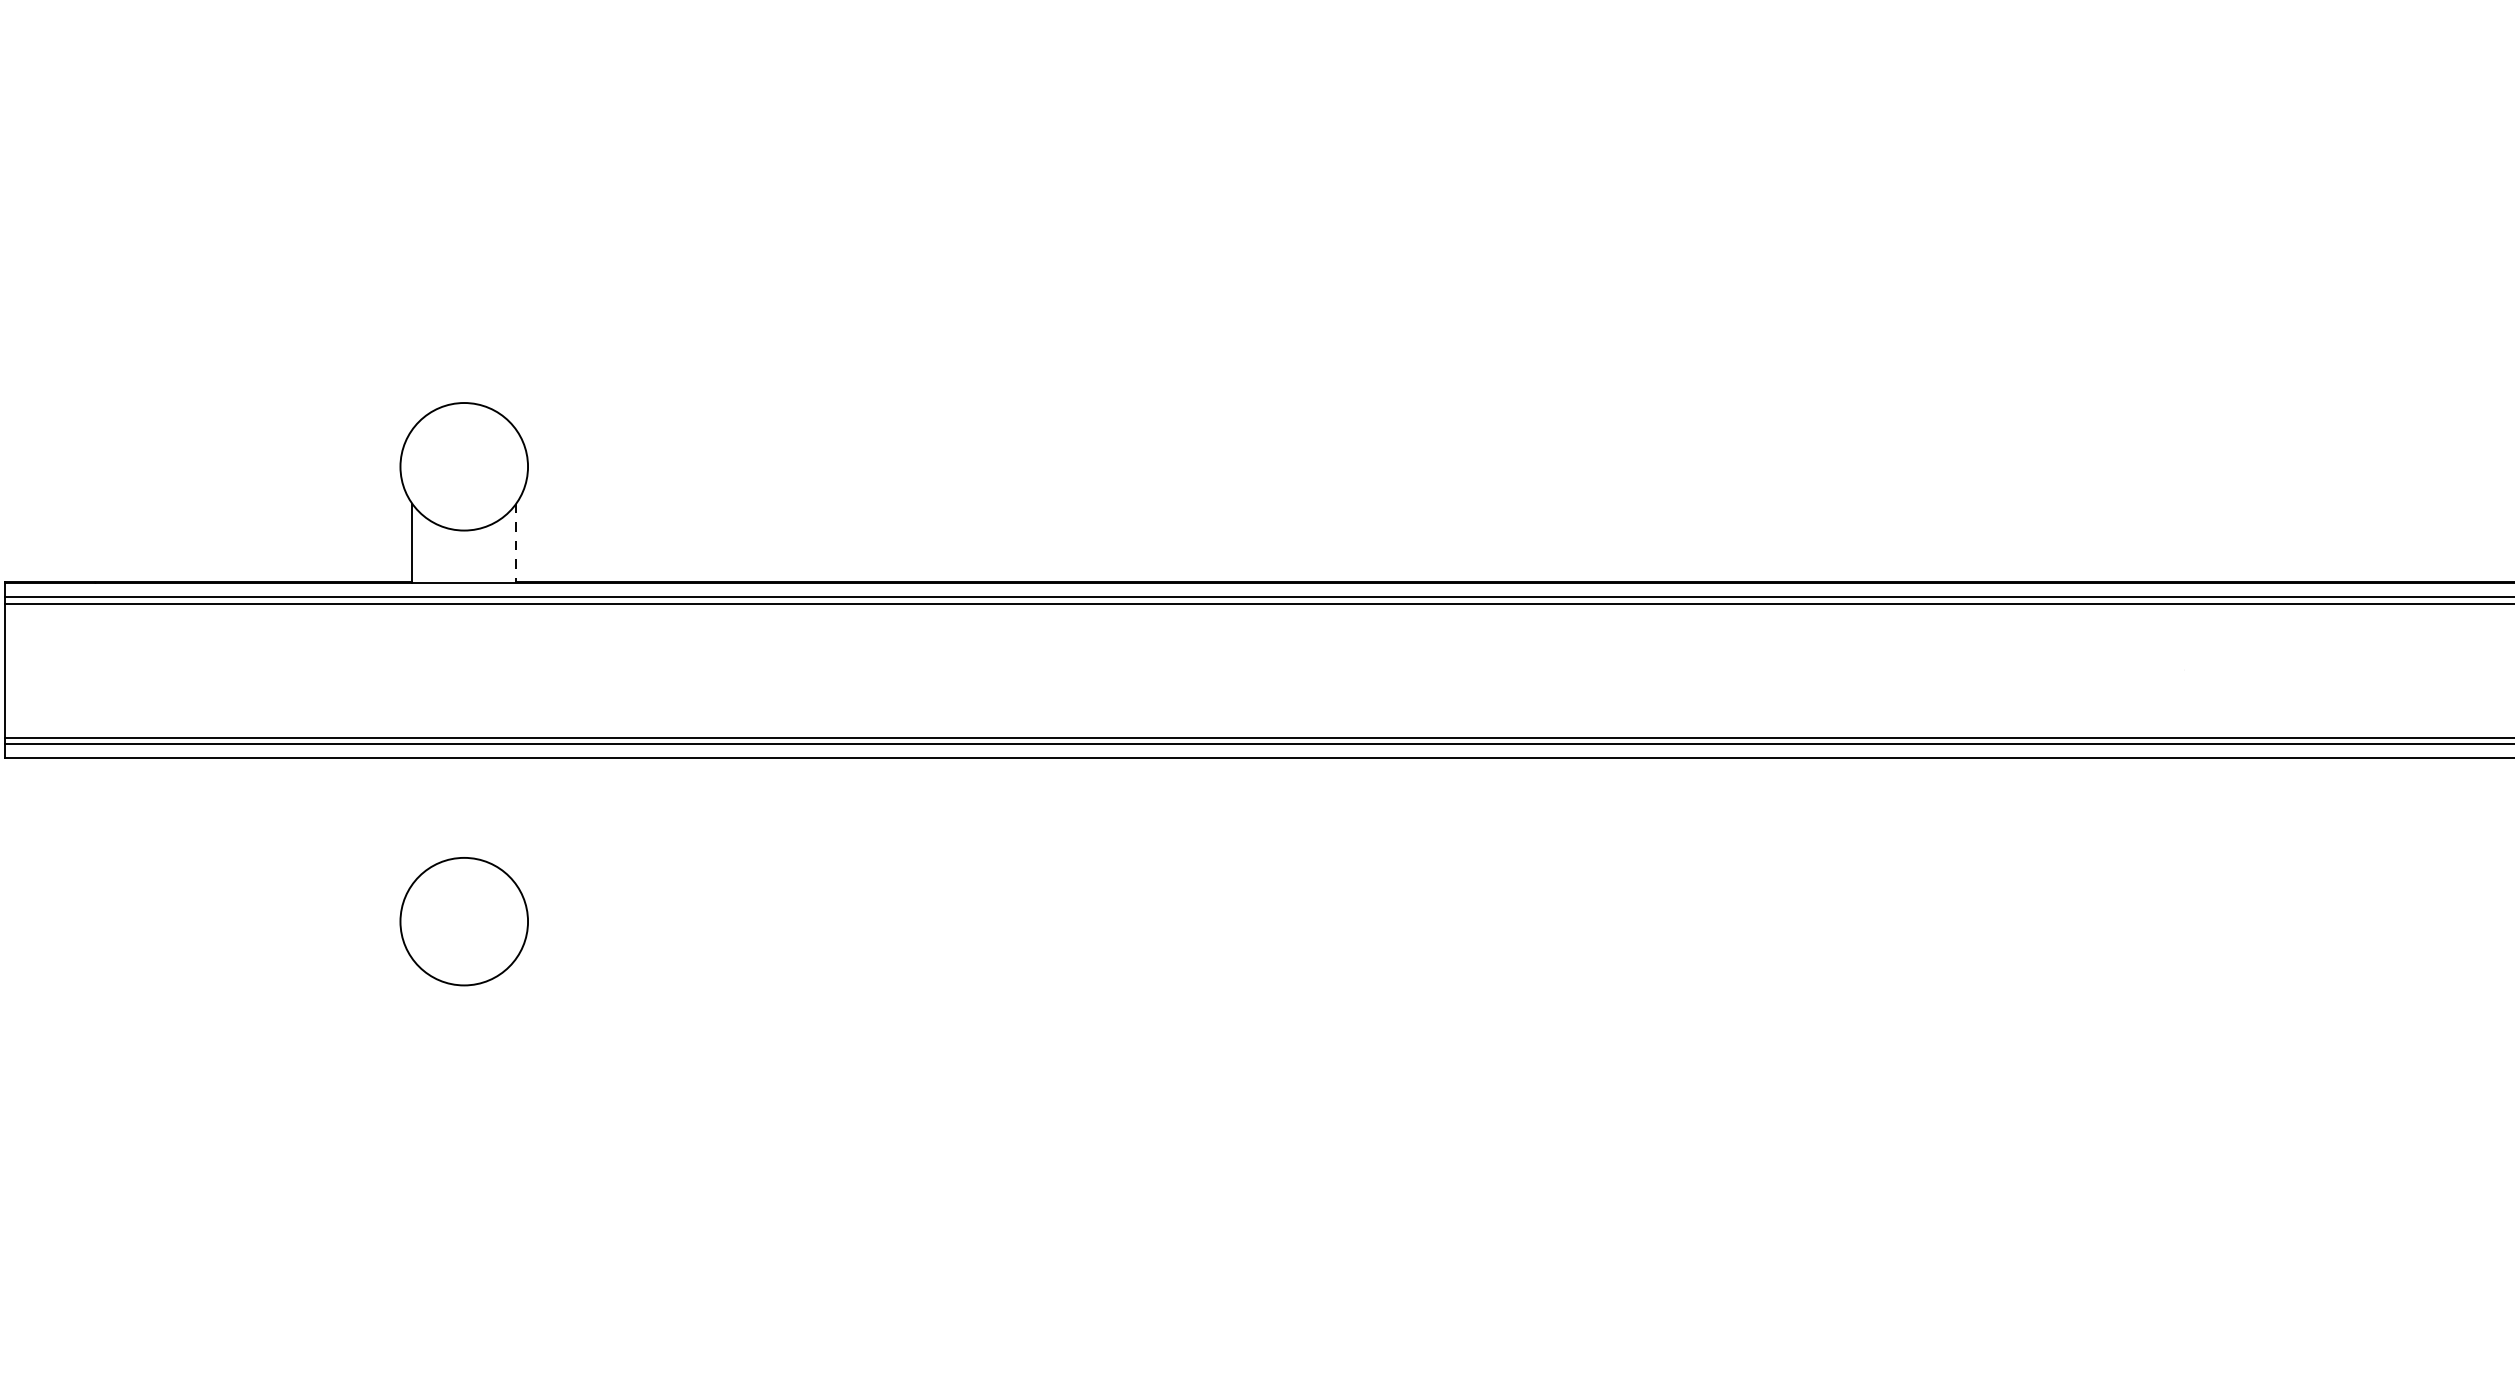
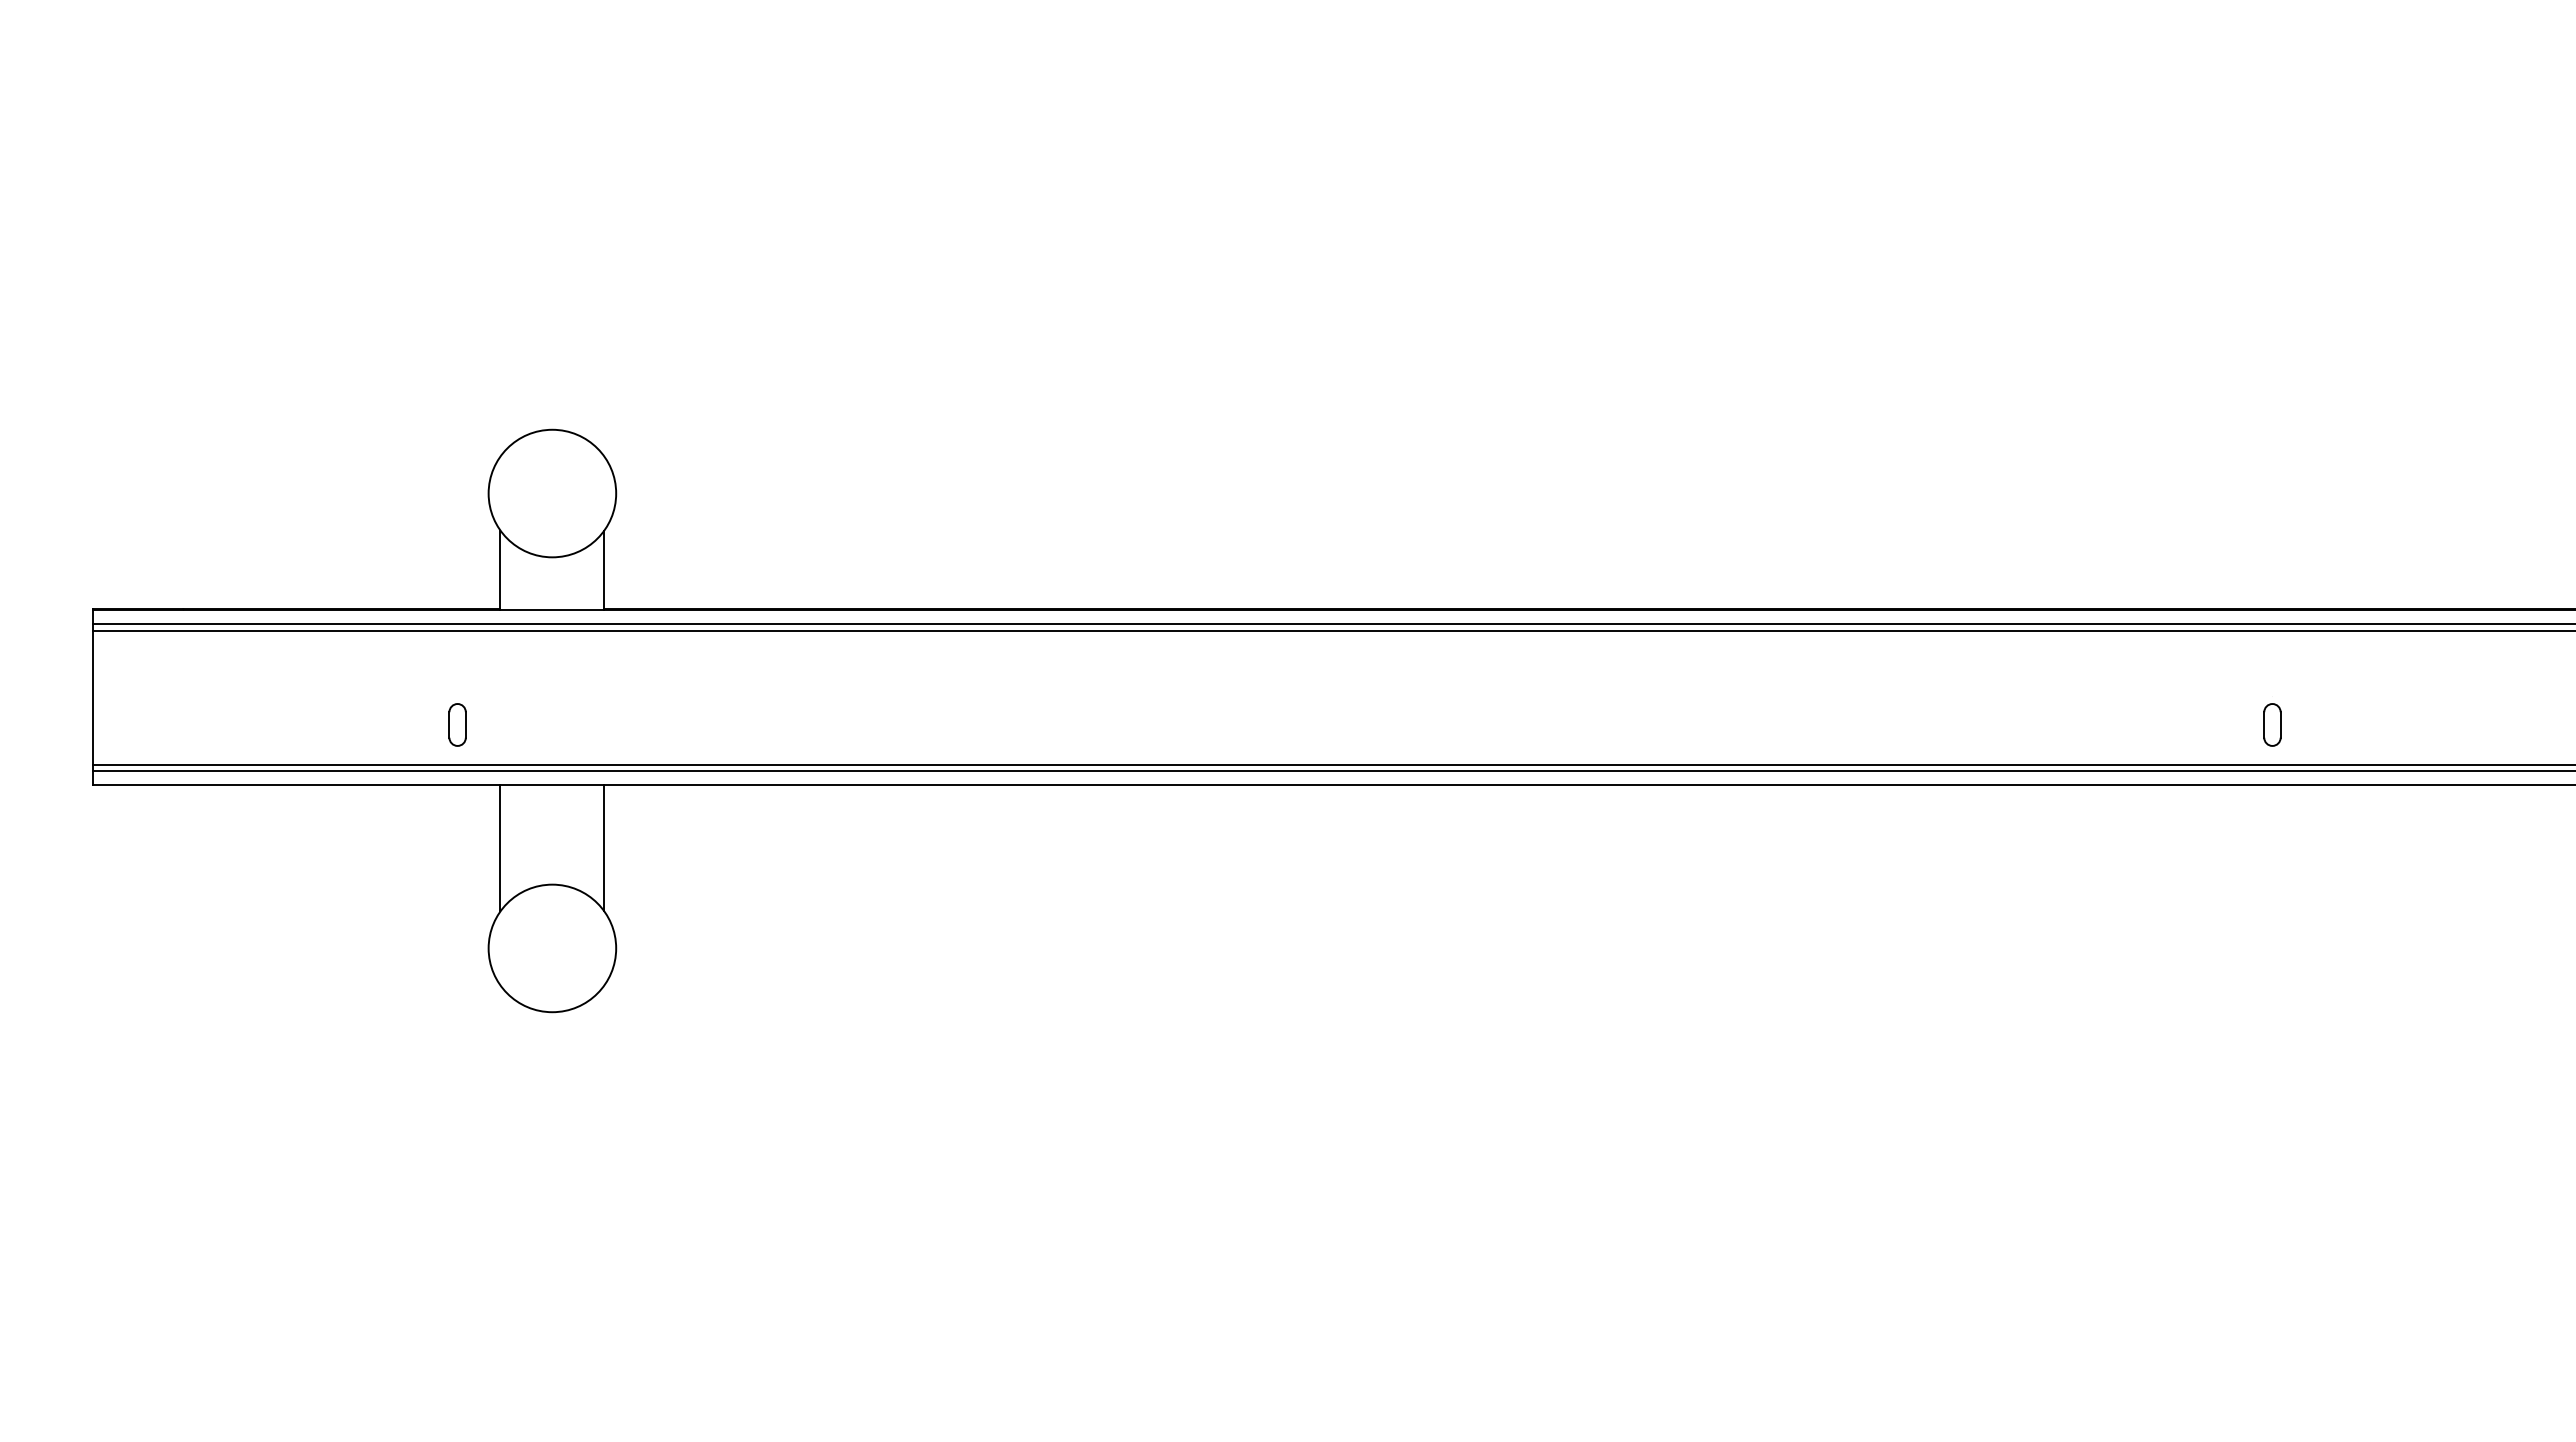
line: (516, 543) -> (604, 570), dashed -> solid
part: (369, 697) -> (457, 724), added
part: (2184, 697) -> (2272, 724), added
line: (412, 821) -> (500, 848), added
line: (516, 821) -> (604, 848), added

